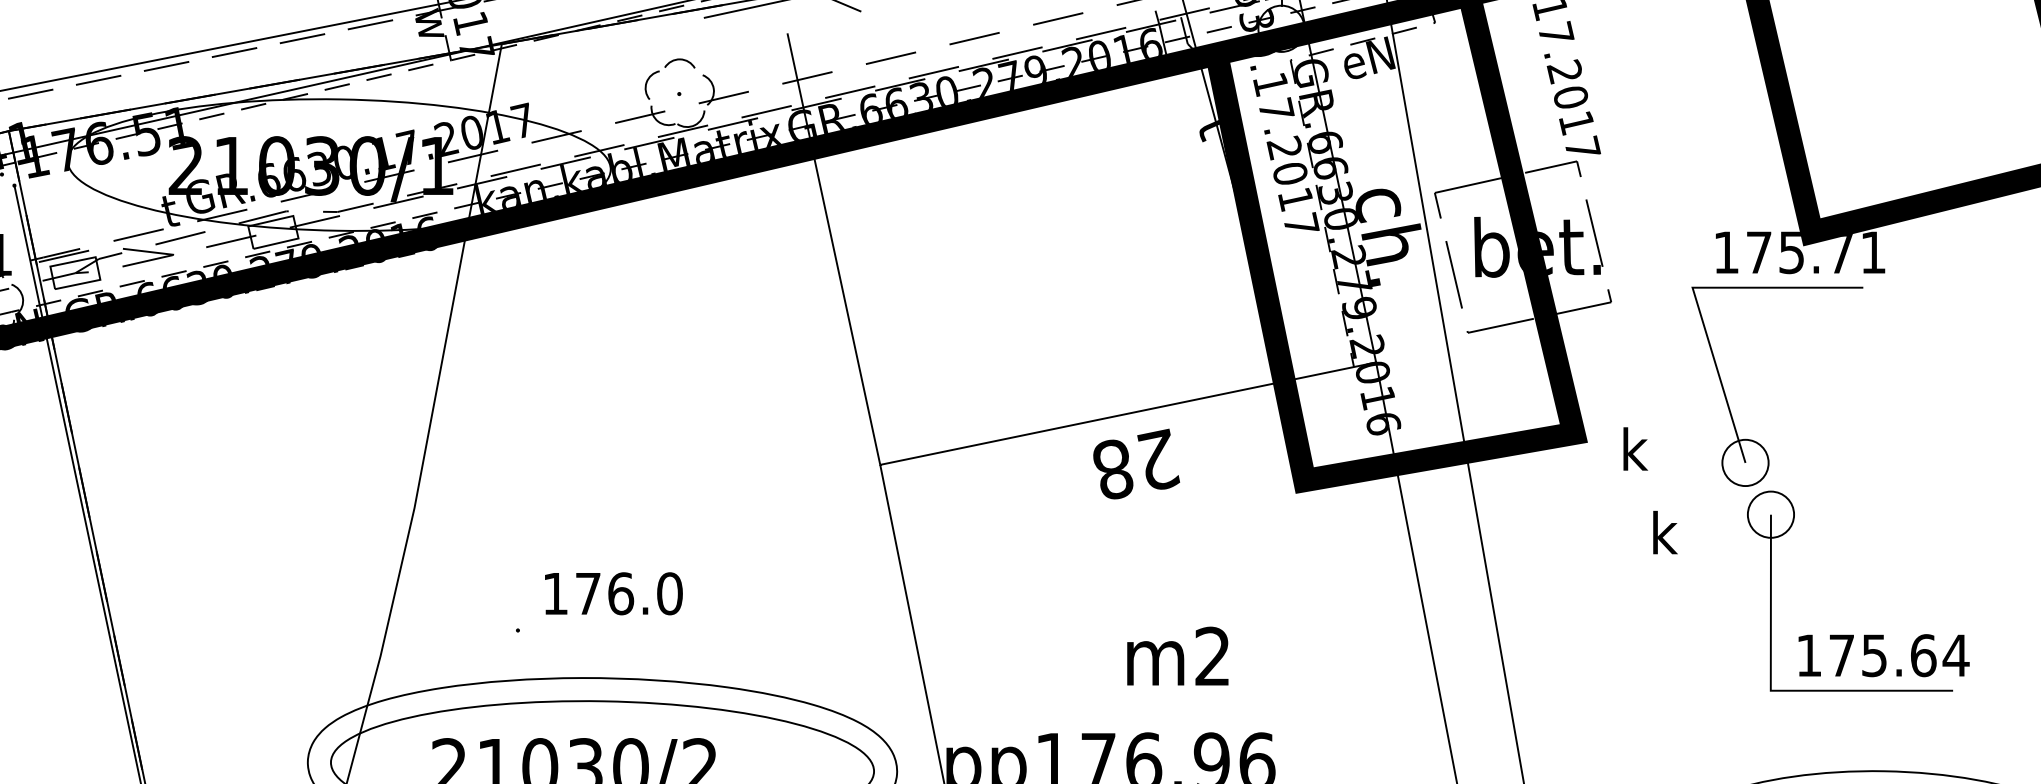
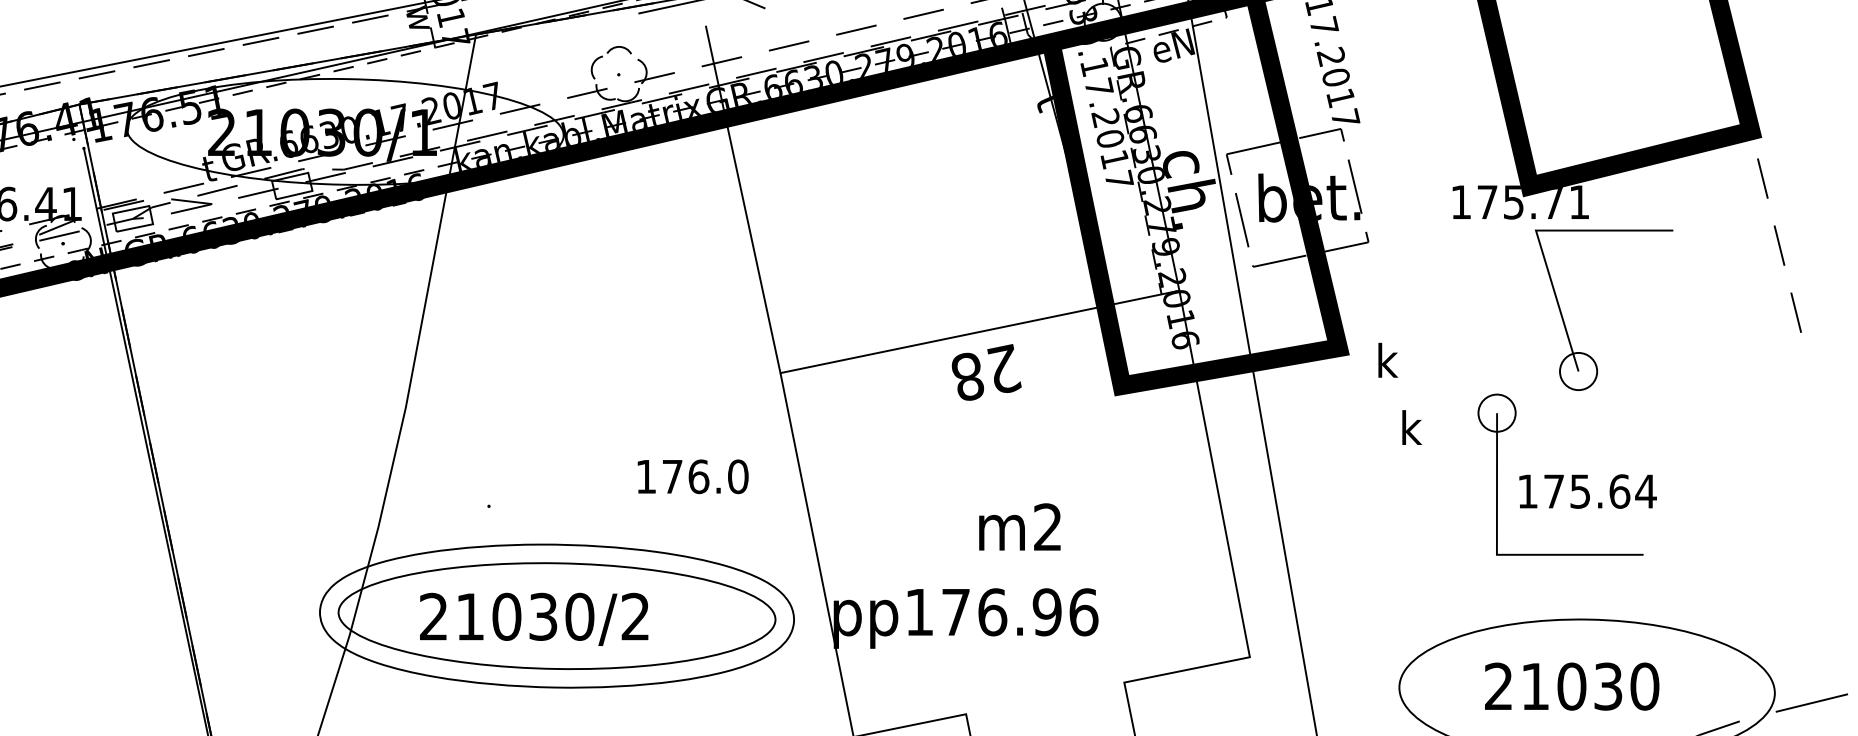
part: (1728, 399) -> (1564, 320), moved
text: (613, 593) -> (692, 476), moved
text: (1883, 655) -> (1587, 491), moved

